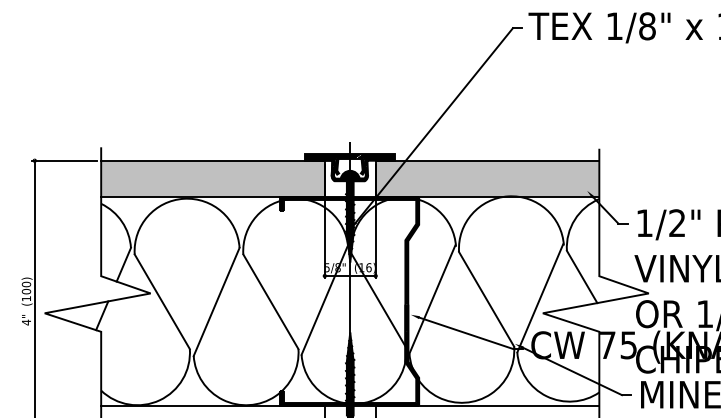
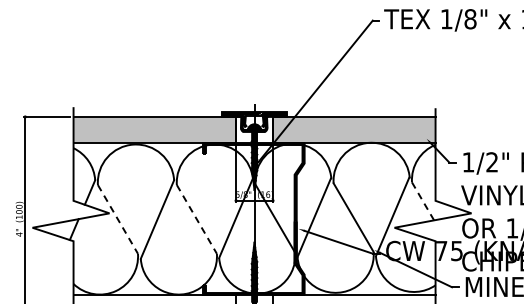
line: (582, 277) -> (423, 201), solid -> dashed
line: (161, 301) -> (117, 219), solid -> dashed
line: (270, 301) -> (196, 219), solid -> dashed

